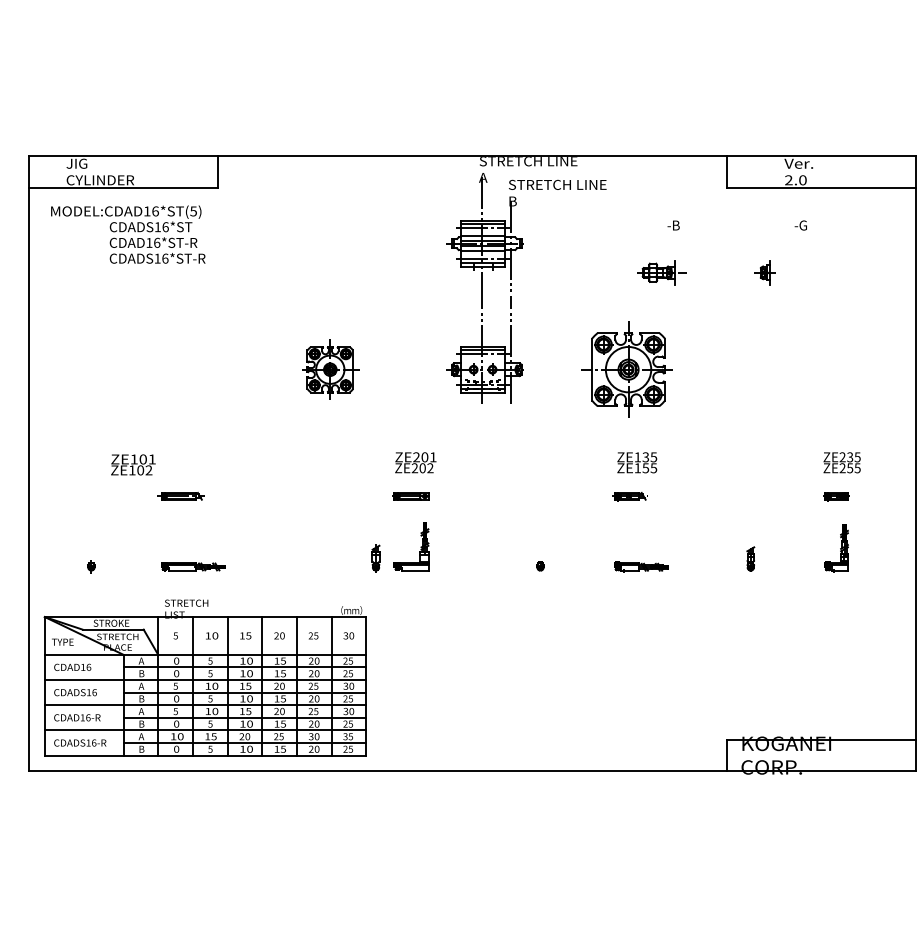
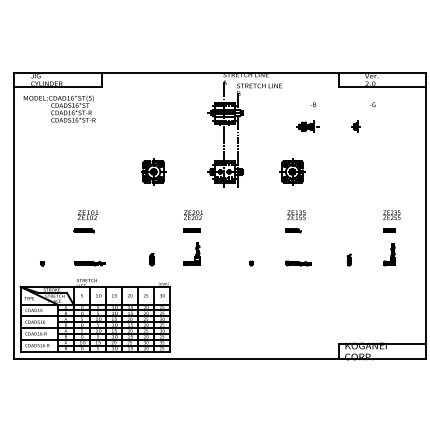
part: (628, 368) -> (292, 171), size x0.62
text: (132, 465) -> (87, 215), moved
part: (374, 557) -> (151, 259), moved

